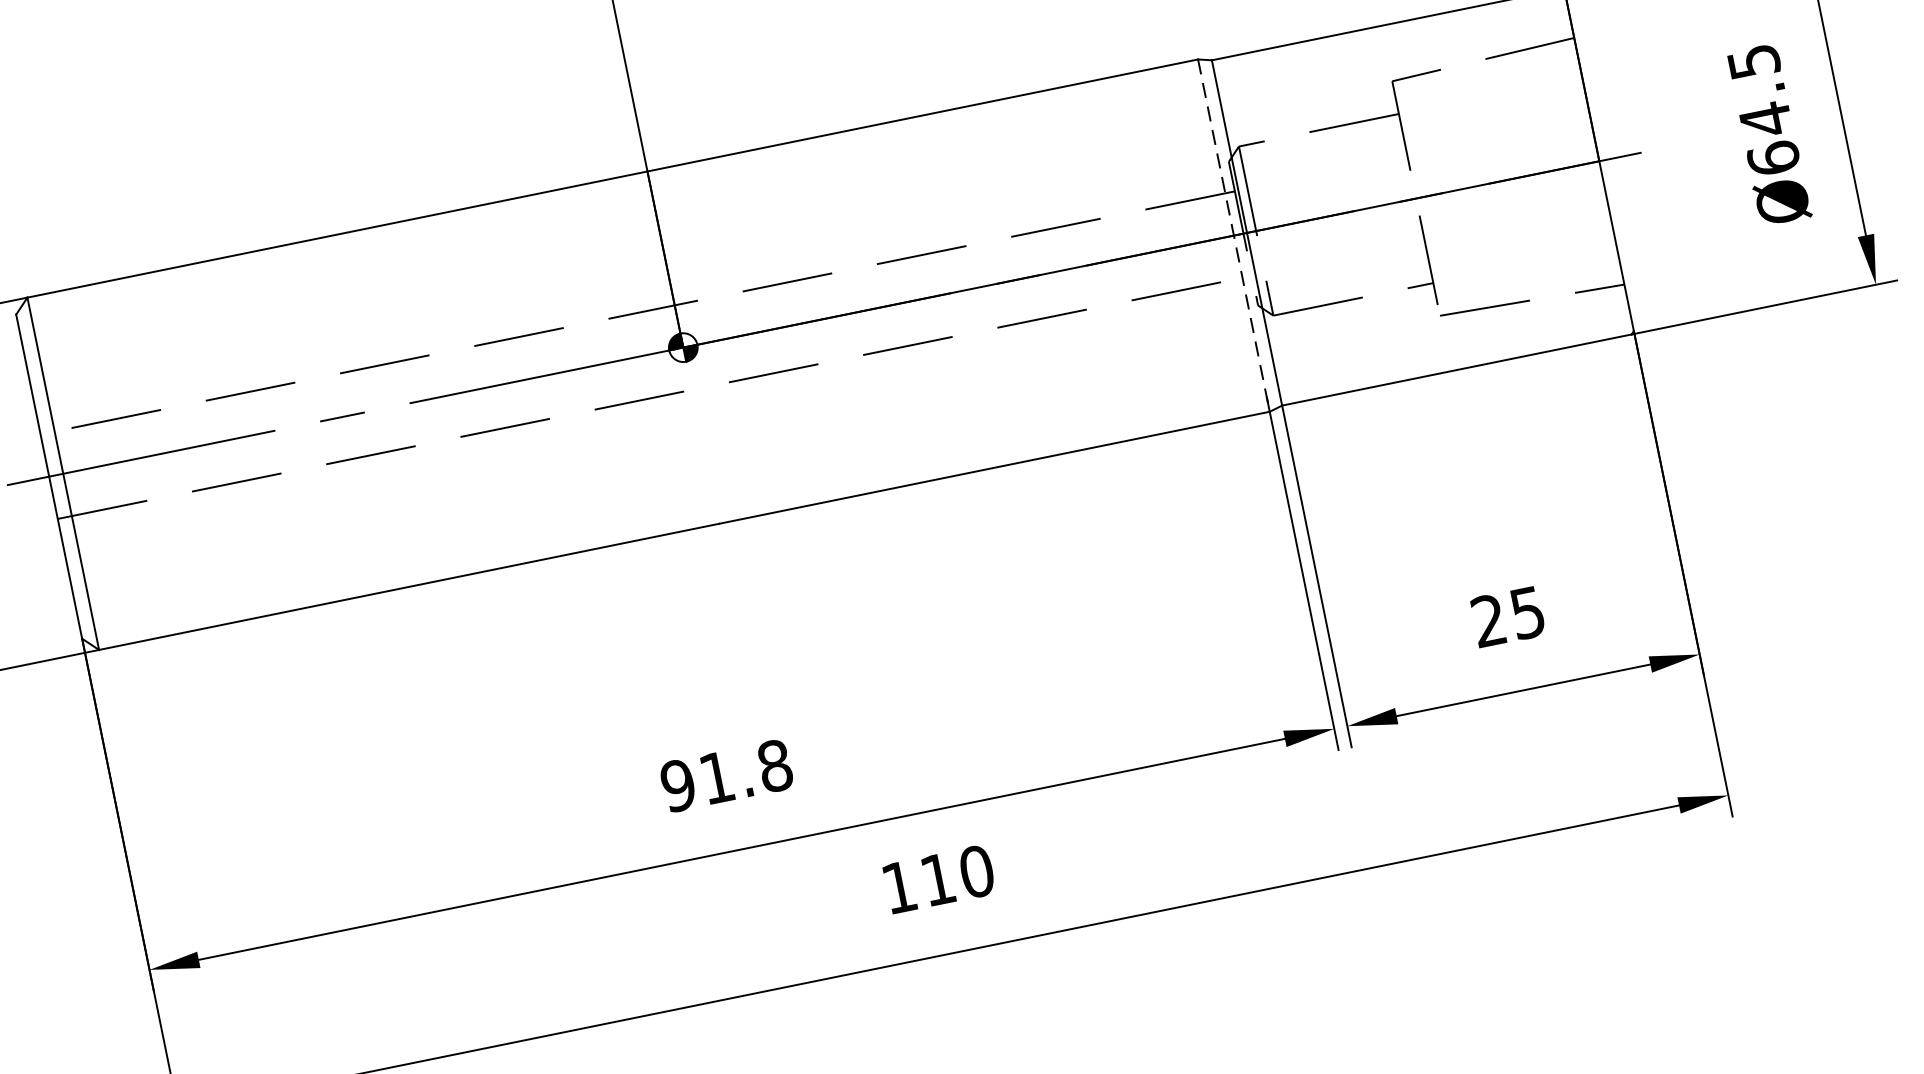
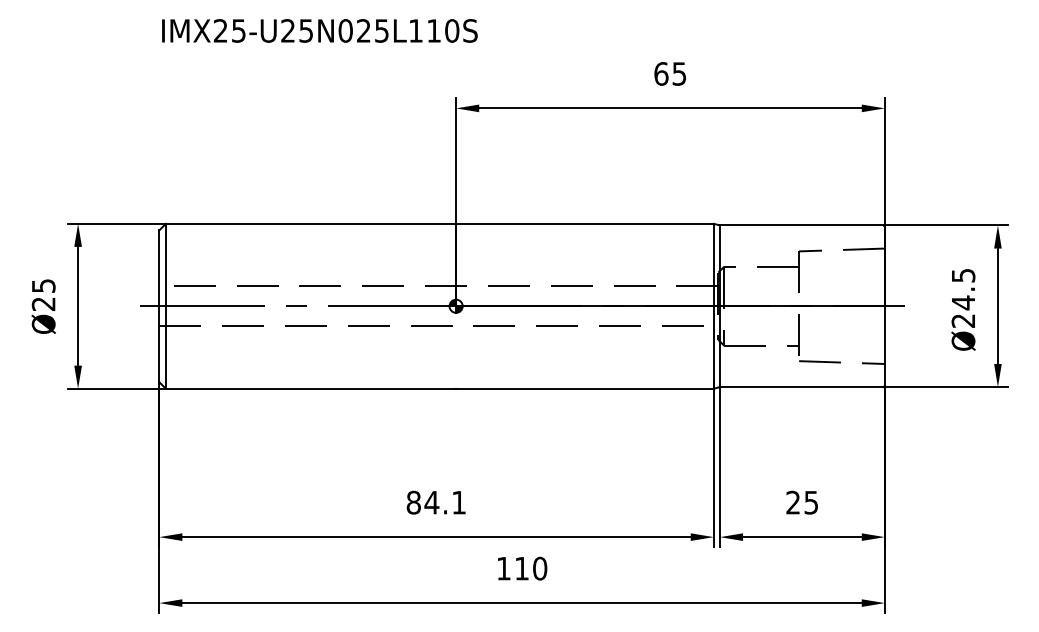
text: (1773, 157) -> (963, 320), Ø64.5 -> Ø24.5
line: (1233, 236) -> (713, 306), dashed -> solid
text: (726, 775) -> (436, 502), 91.8 -> 84.1

